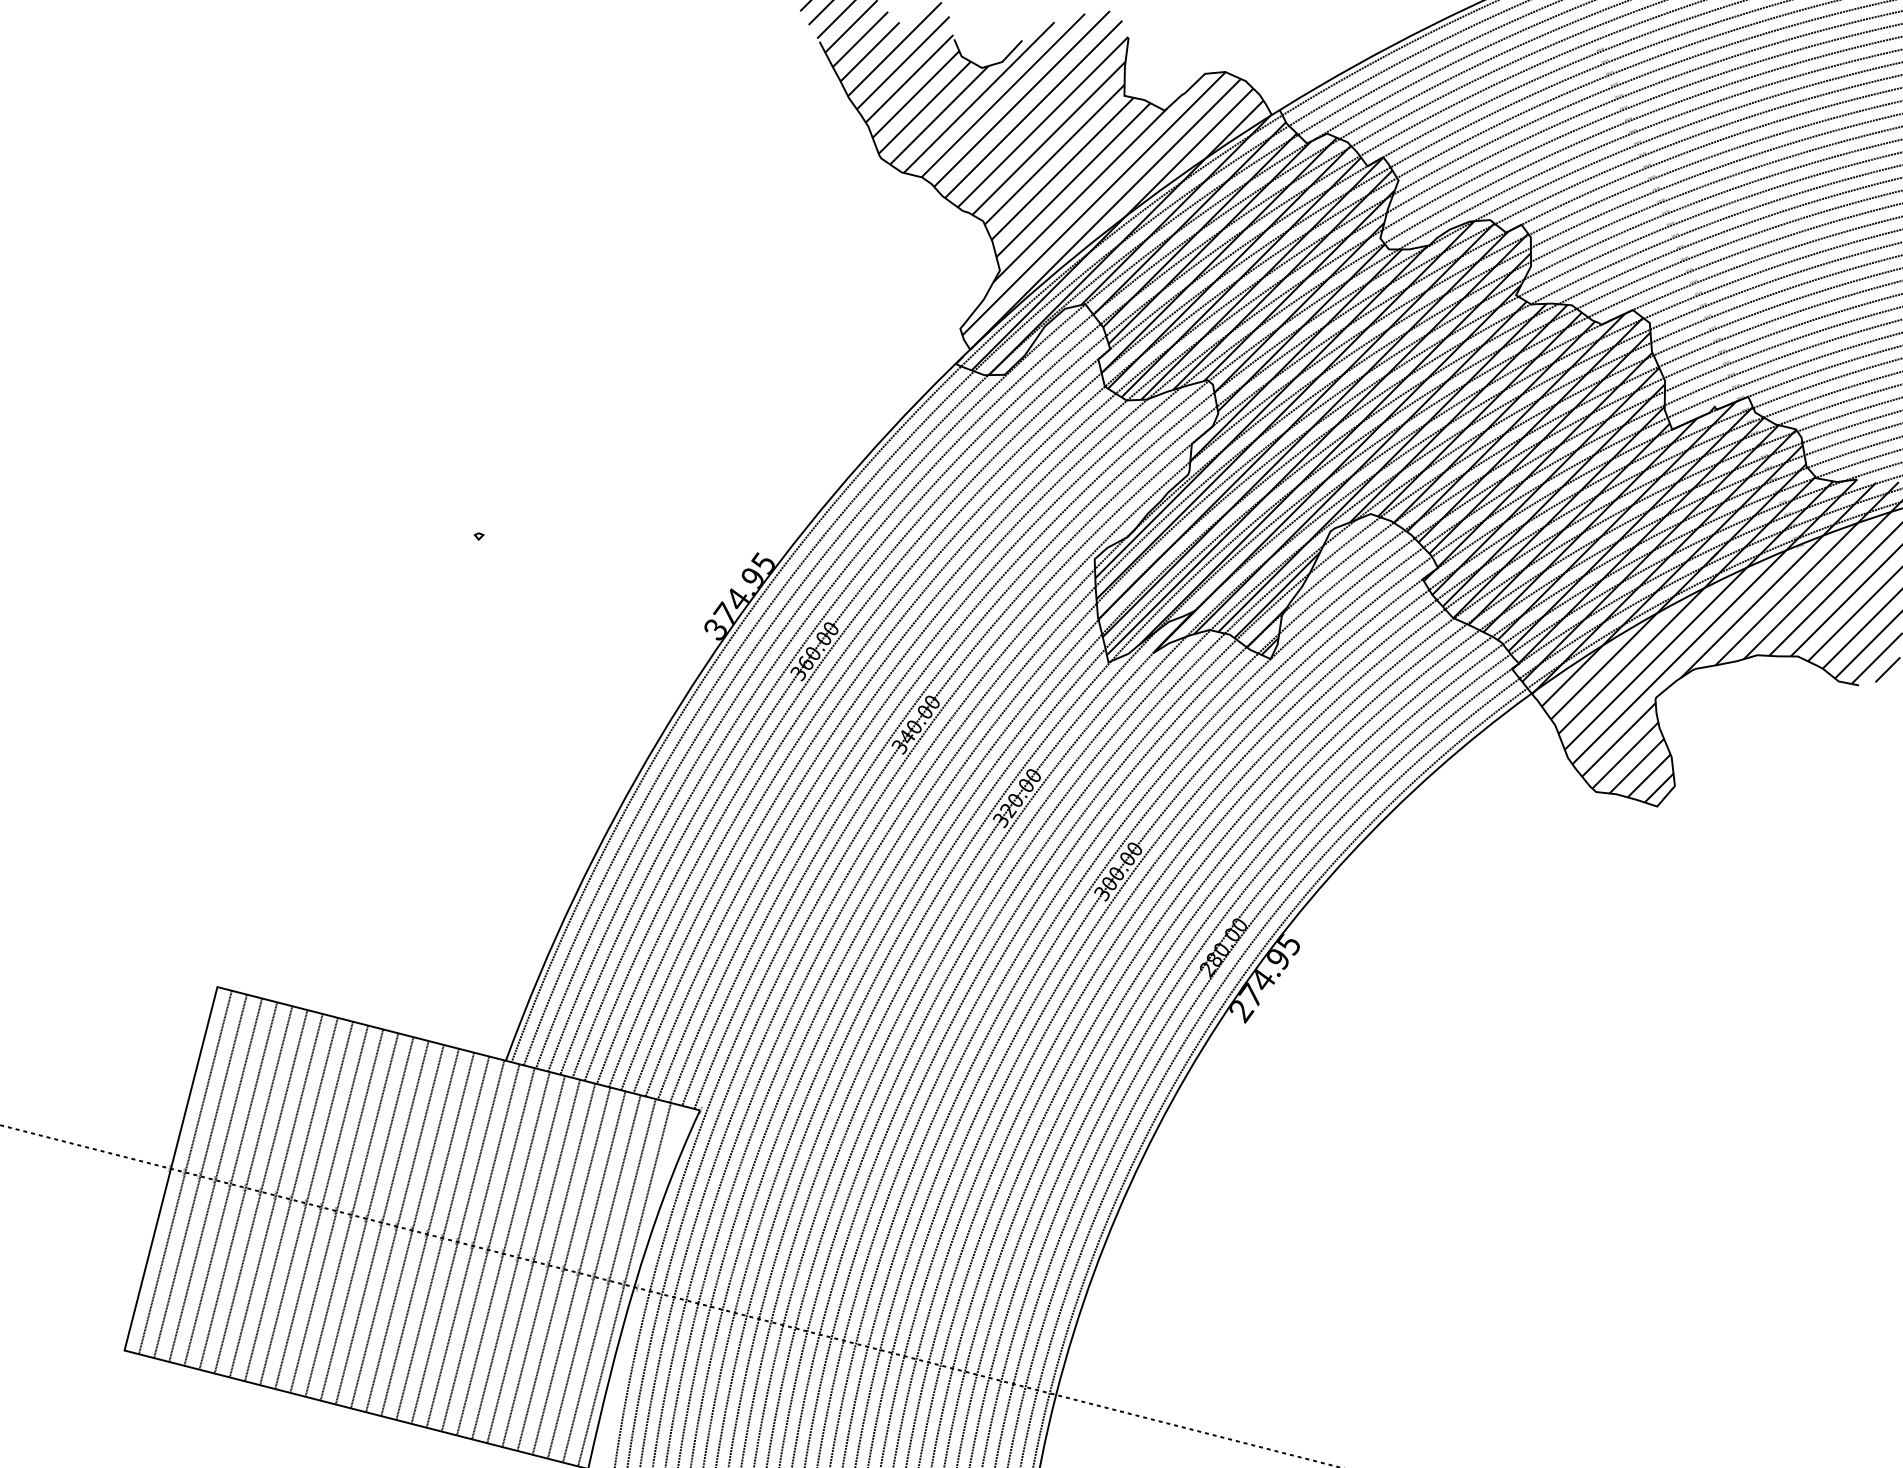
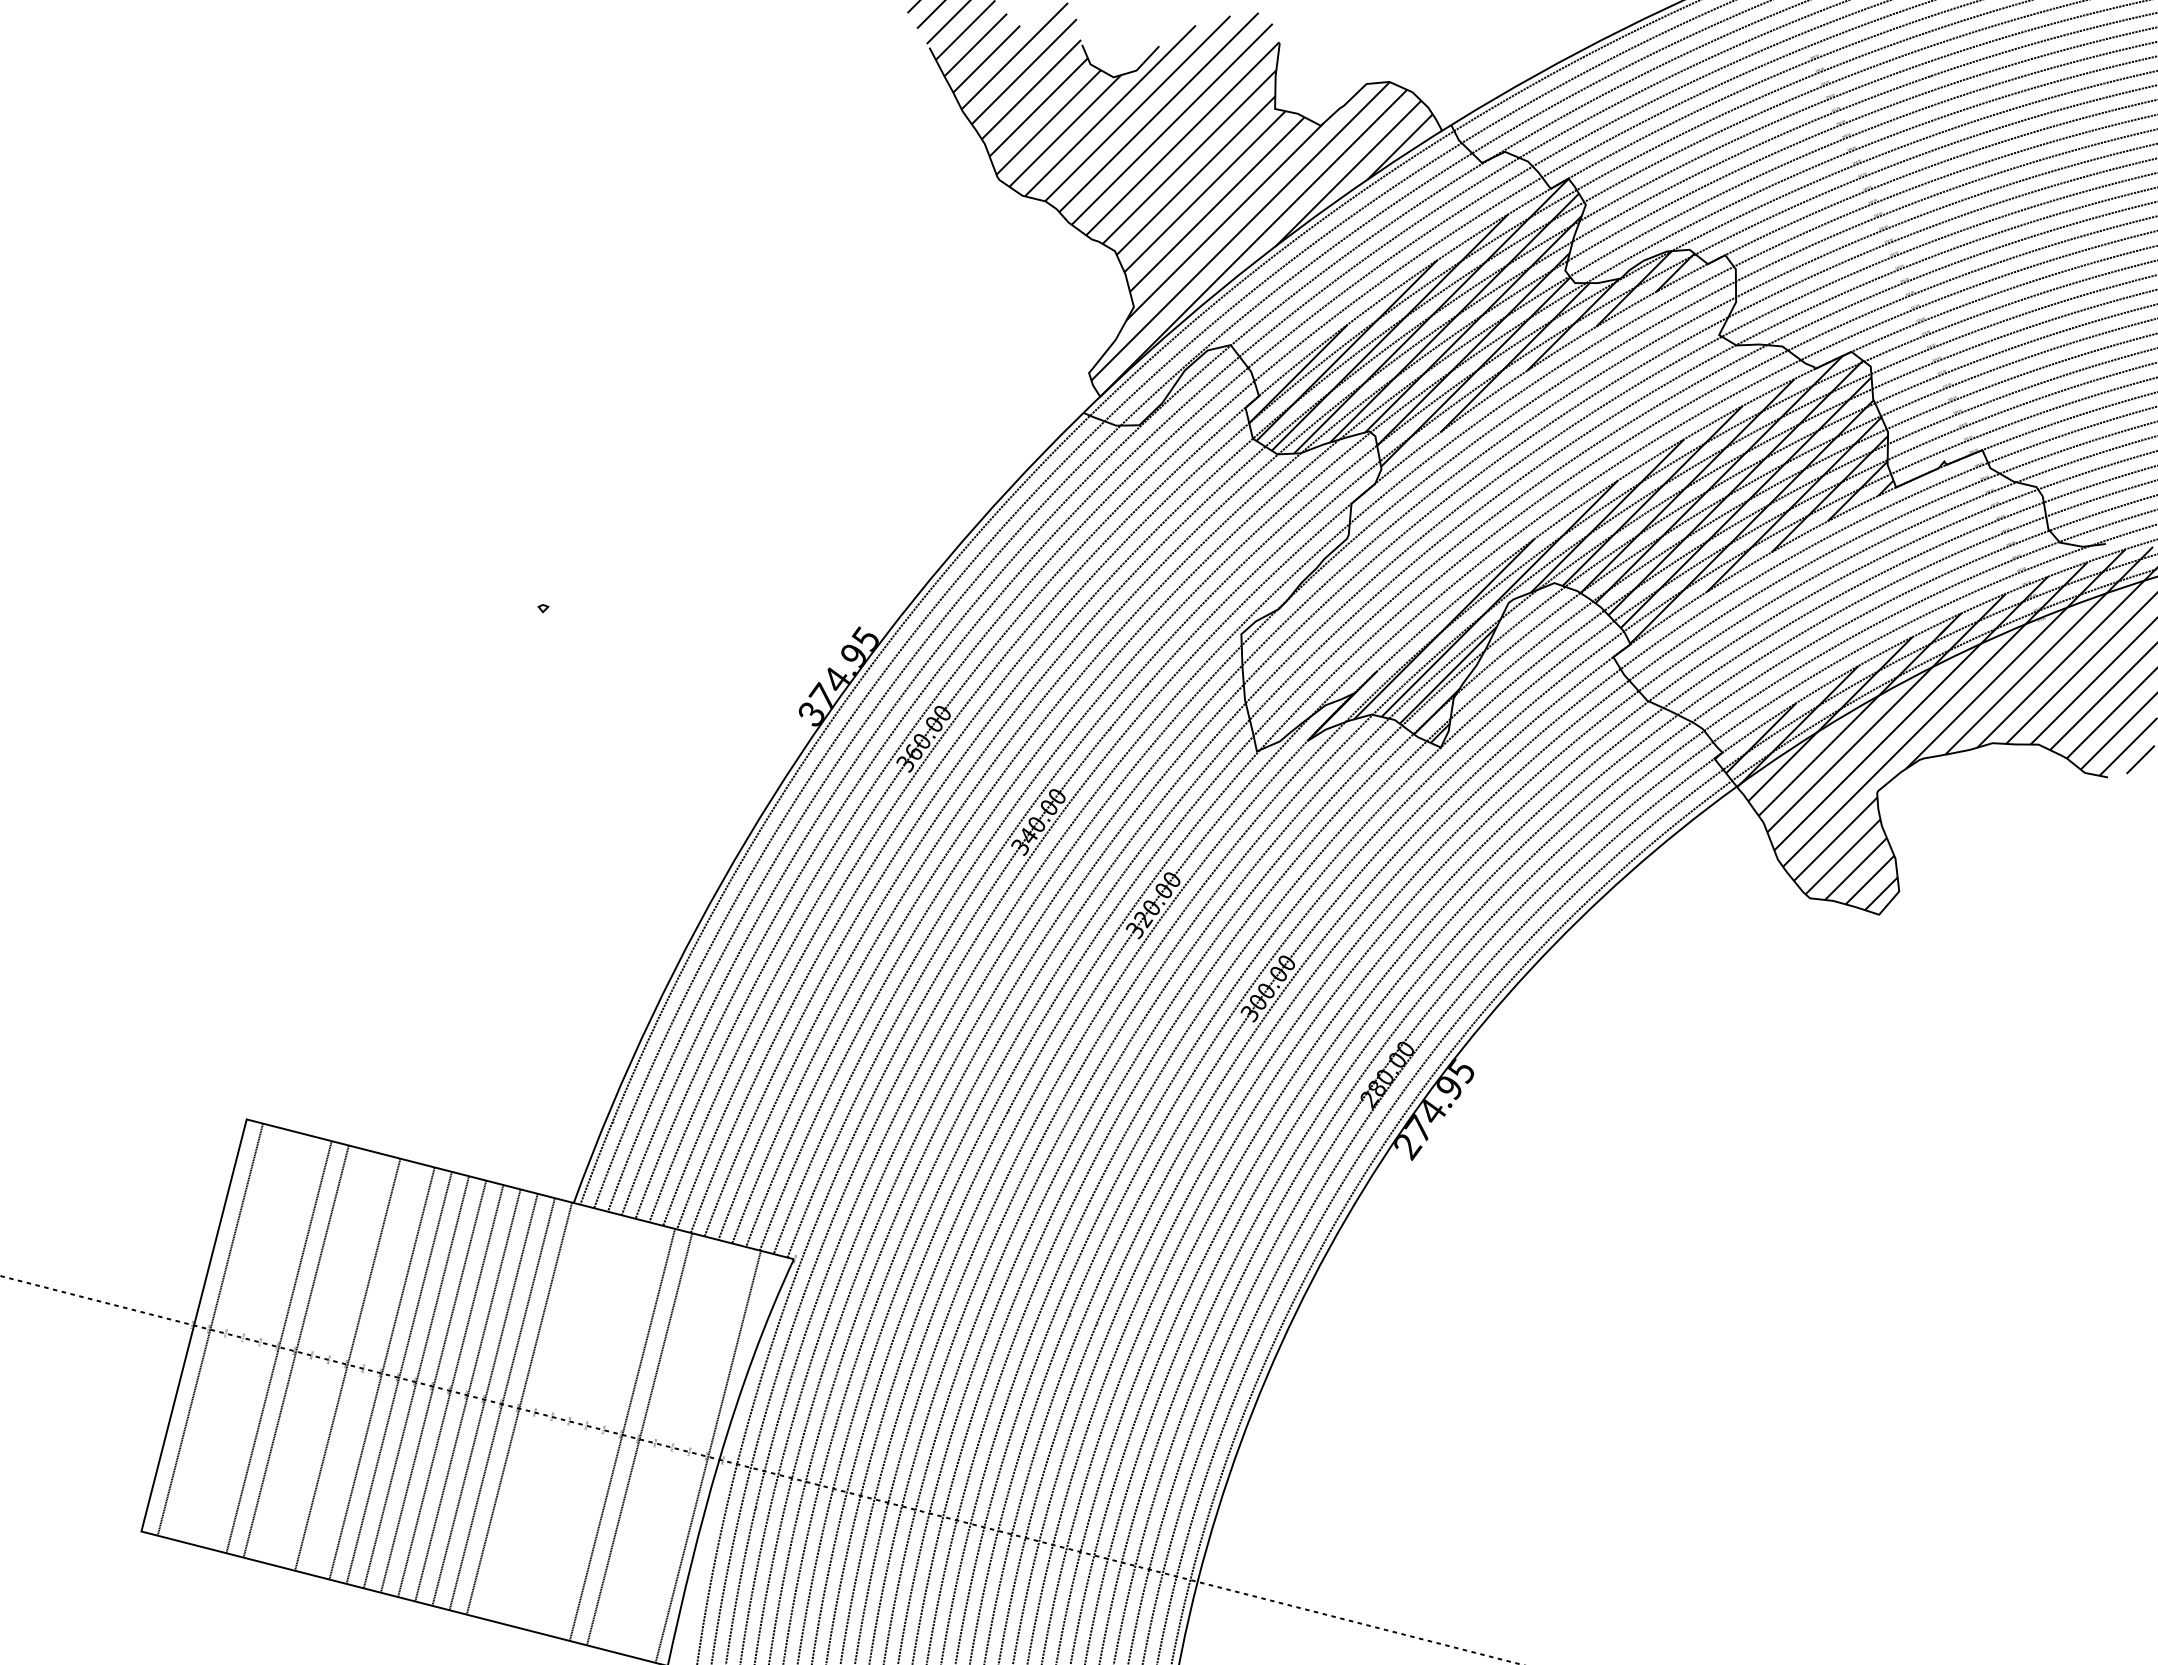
hatch: (1158, 245) -> (1313, 278), removed
hatch: (1345, 442) -> (1525, 502), removed
hatch: (1649, 532) -> (1870, 603), removed
line: (200, 1176) -> (227, 1334), removed
line: (215, 1180) -> (244, 1338), removed
line: (230, 1183) -> (261, 1342), removed
line: (276, 1195) -> (313, 1355), removed
line: (291, 1199) -> (330, 1360), removed
line: (321, 1207) -> (364, 1369), removed
line: (473, 1245) -> (536, 1412), removed
line: (488, 1249) -> (553, 1417), removed
line: (503, 1253) -> (570, 1421), removed
line: (517, 1257) -> (587, 1426), removed
line: (532, 1261) -> (604, 1430), removed
line: (578, 1272) -> (656, 1443), removed
line: (593, 1277) -> (673, 1448), removed
line: (608, 1280) -> (690, 1452), removed

